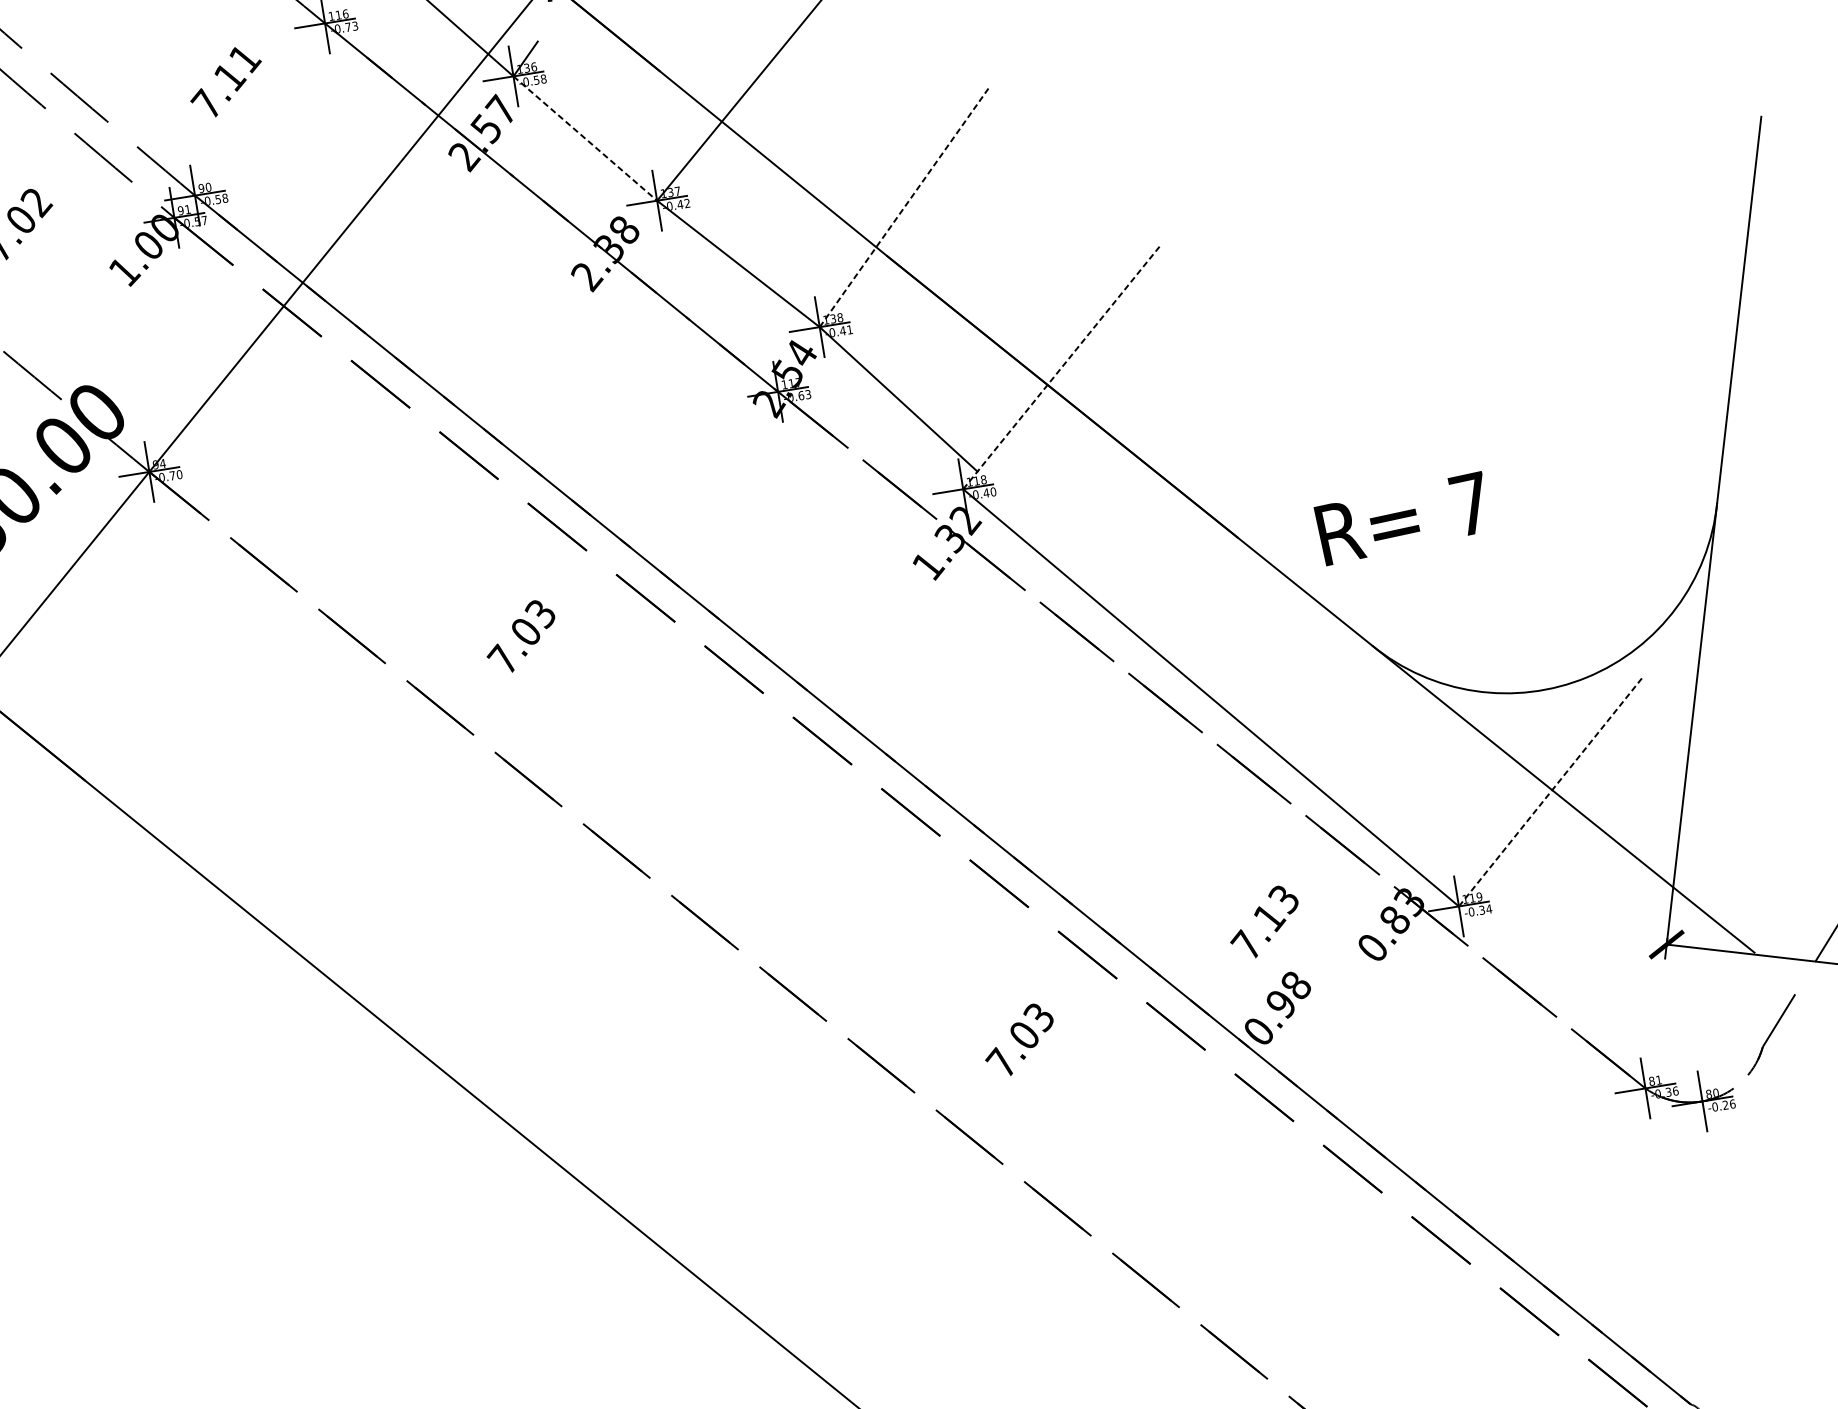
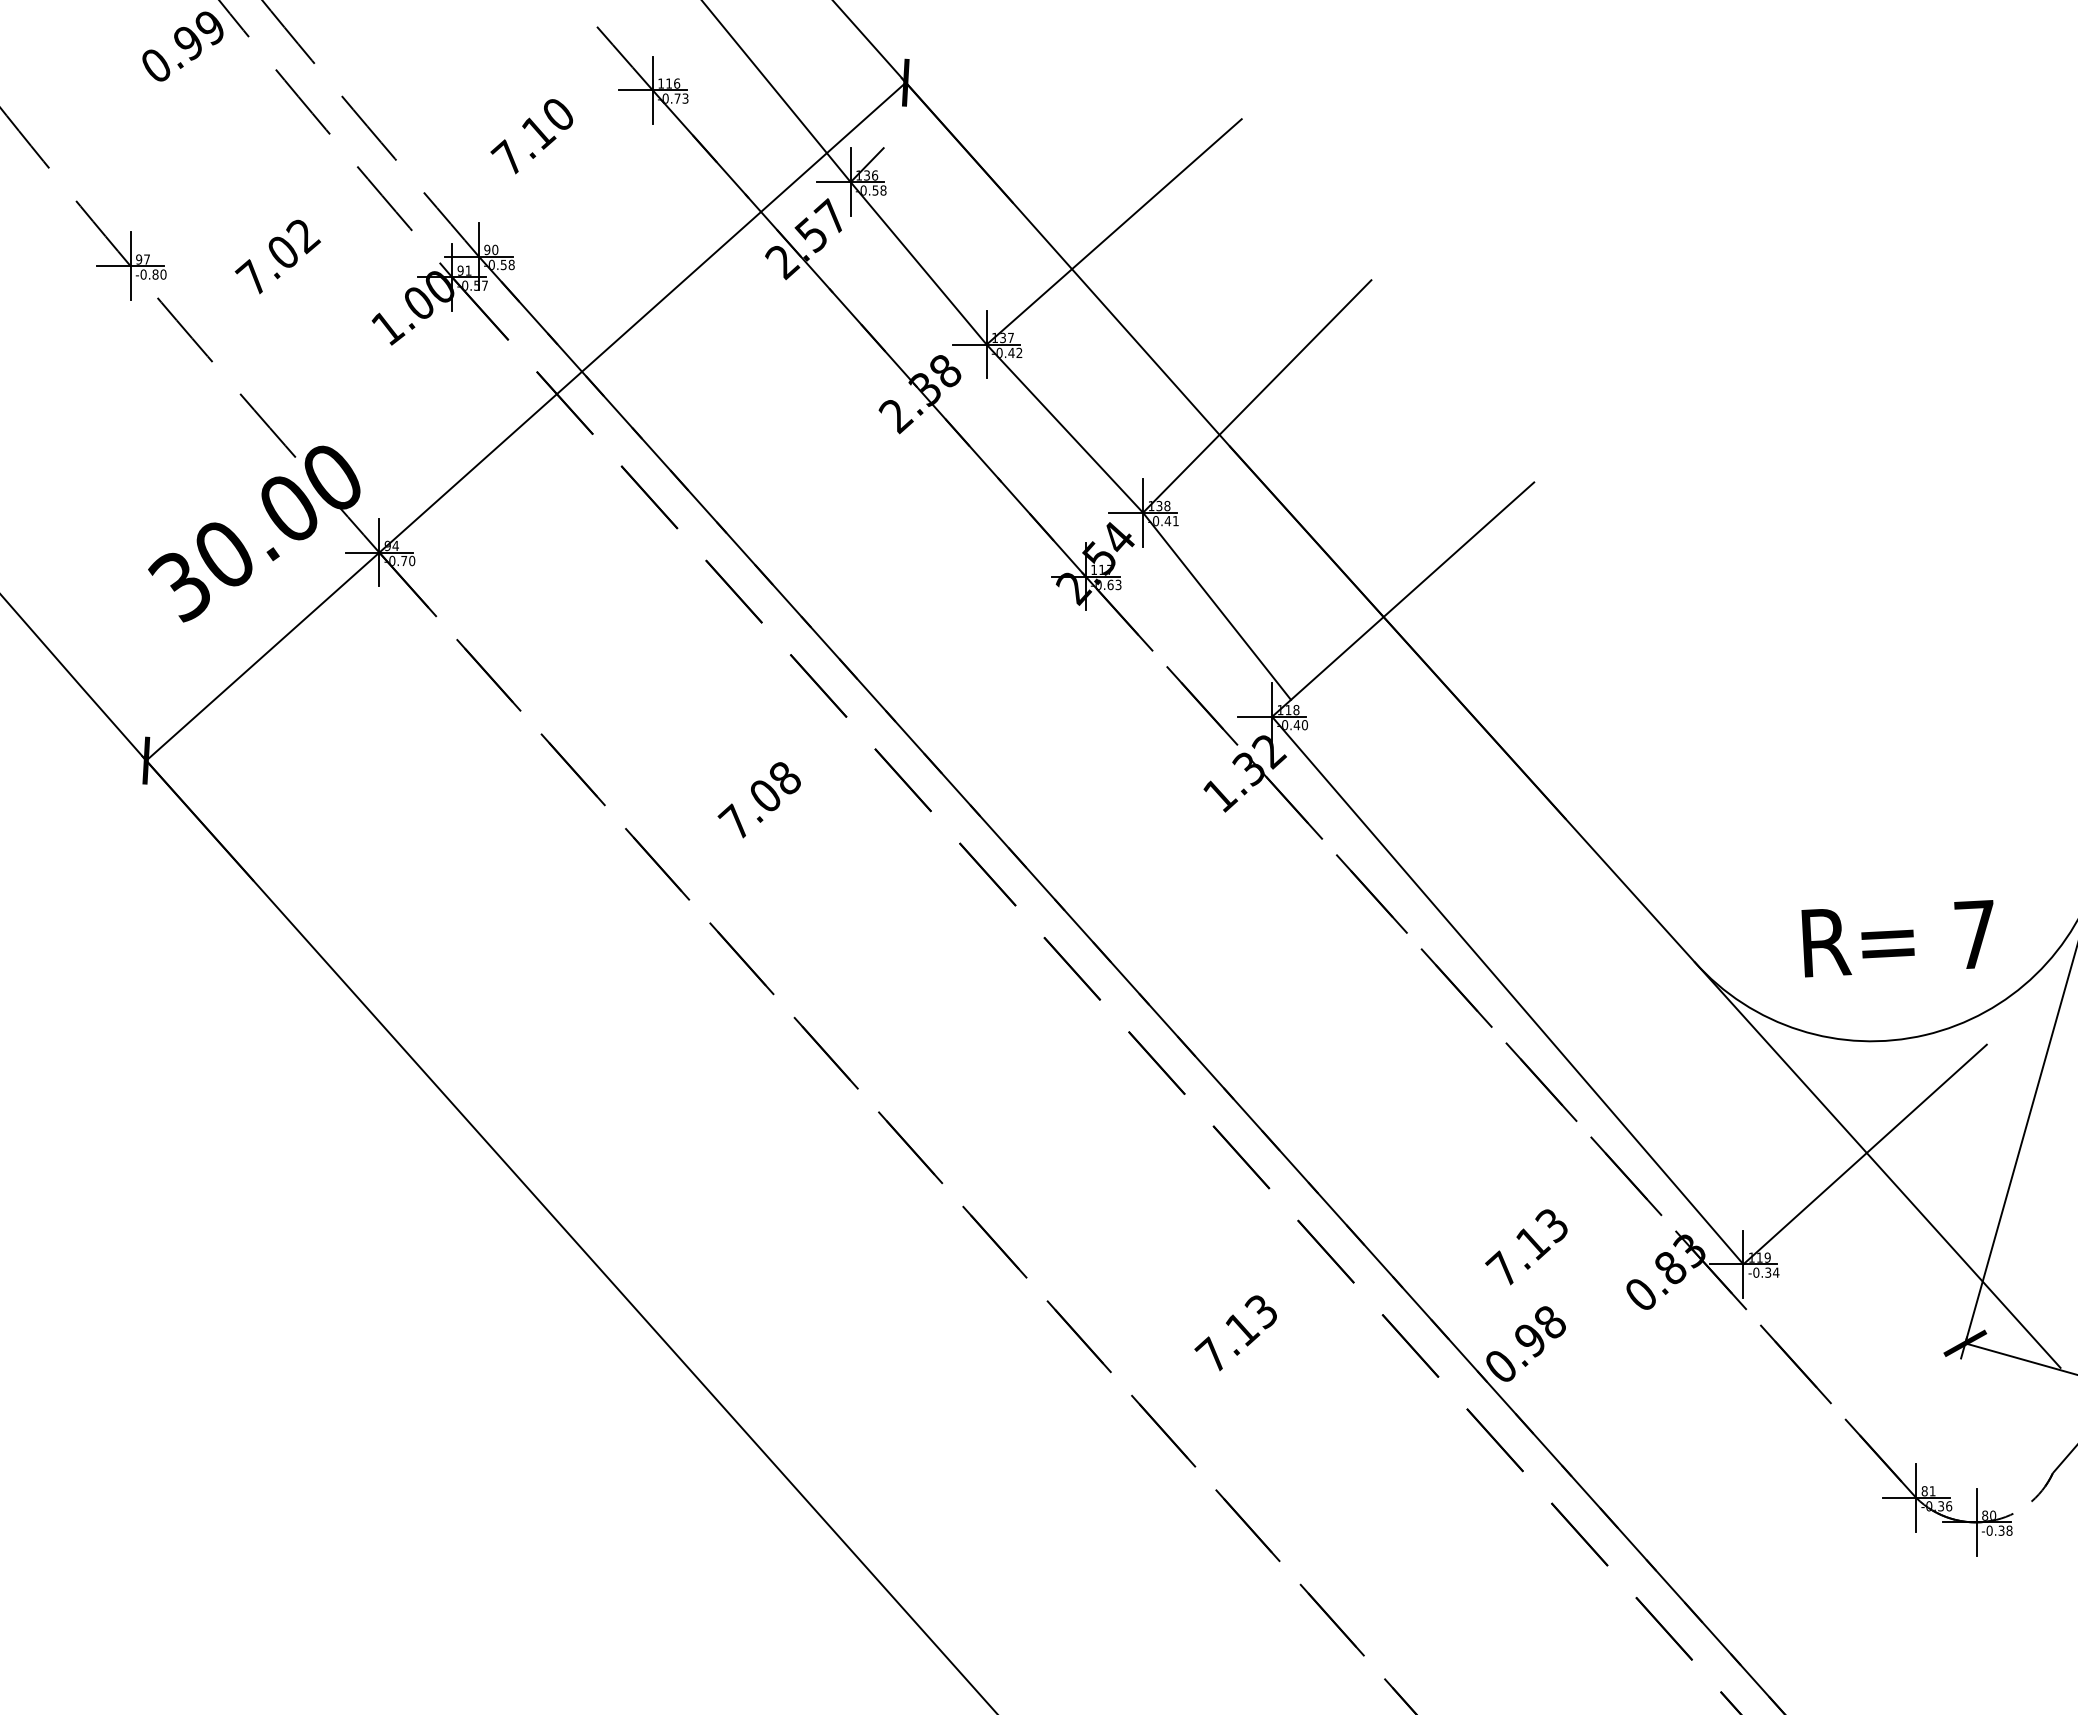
text: (246, 59) -> (559, 115), 7.11 -> 7.10
line: (585, 138) -> (918, 263), dashed -> solid
line: (904, 207) -> (1257, 396), dashed -> solid
line: (1062, 366) -> (1403, 599), dashed -> solid
text: (1402, 518) -> (1897, 938), moved
text: (540, 614) -> (784, 779), 7.03 -> 7.08
line: (1551, 791) -> (1865, 1154), dashed -> solid
text: (1024, 1035) -> (1242, 1329), 7.03 -> 7.13
text: (1729, 1104) -> (2005, 1530), -0.26 -> -0.38

